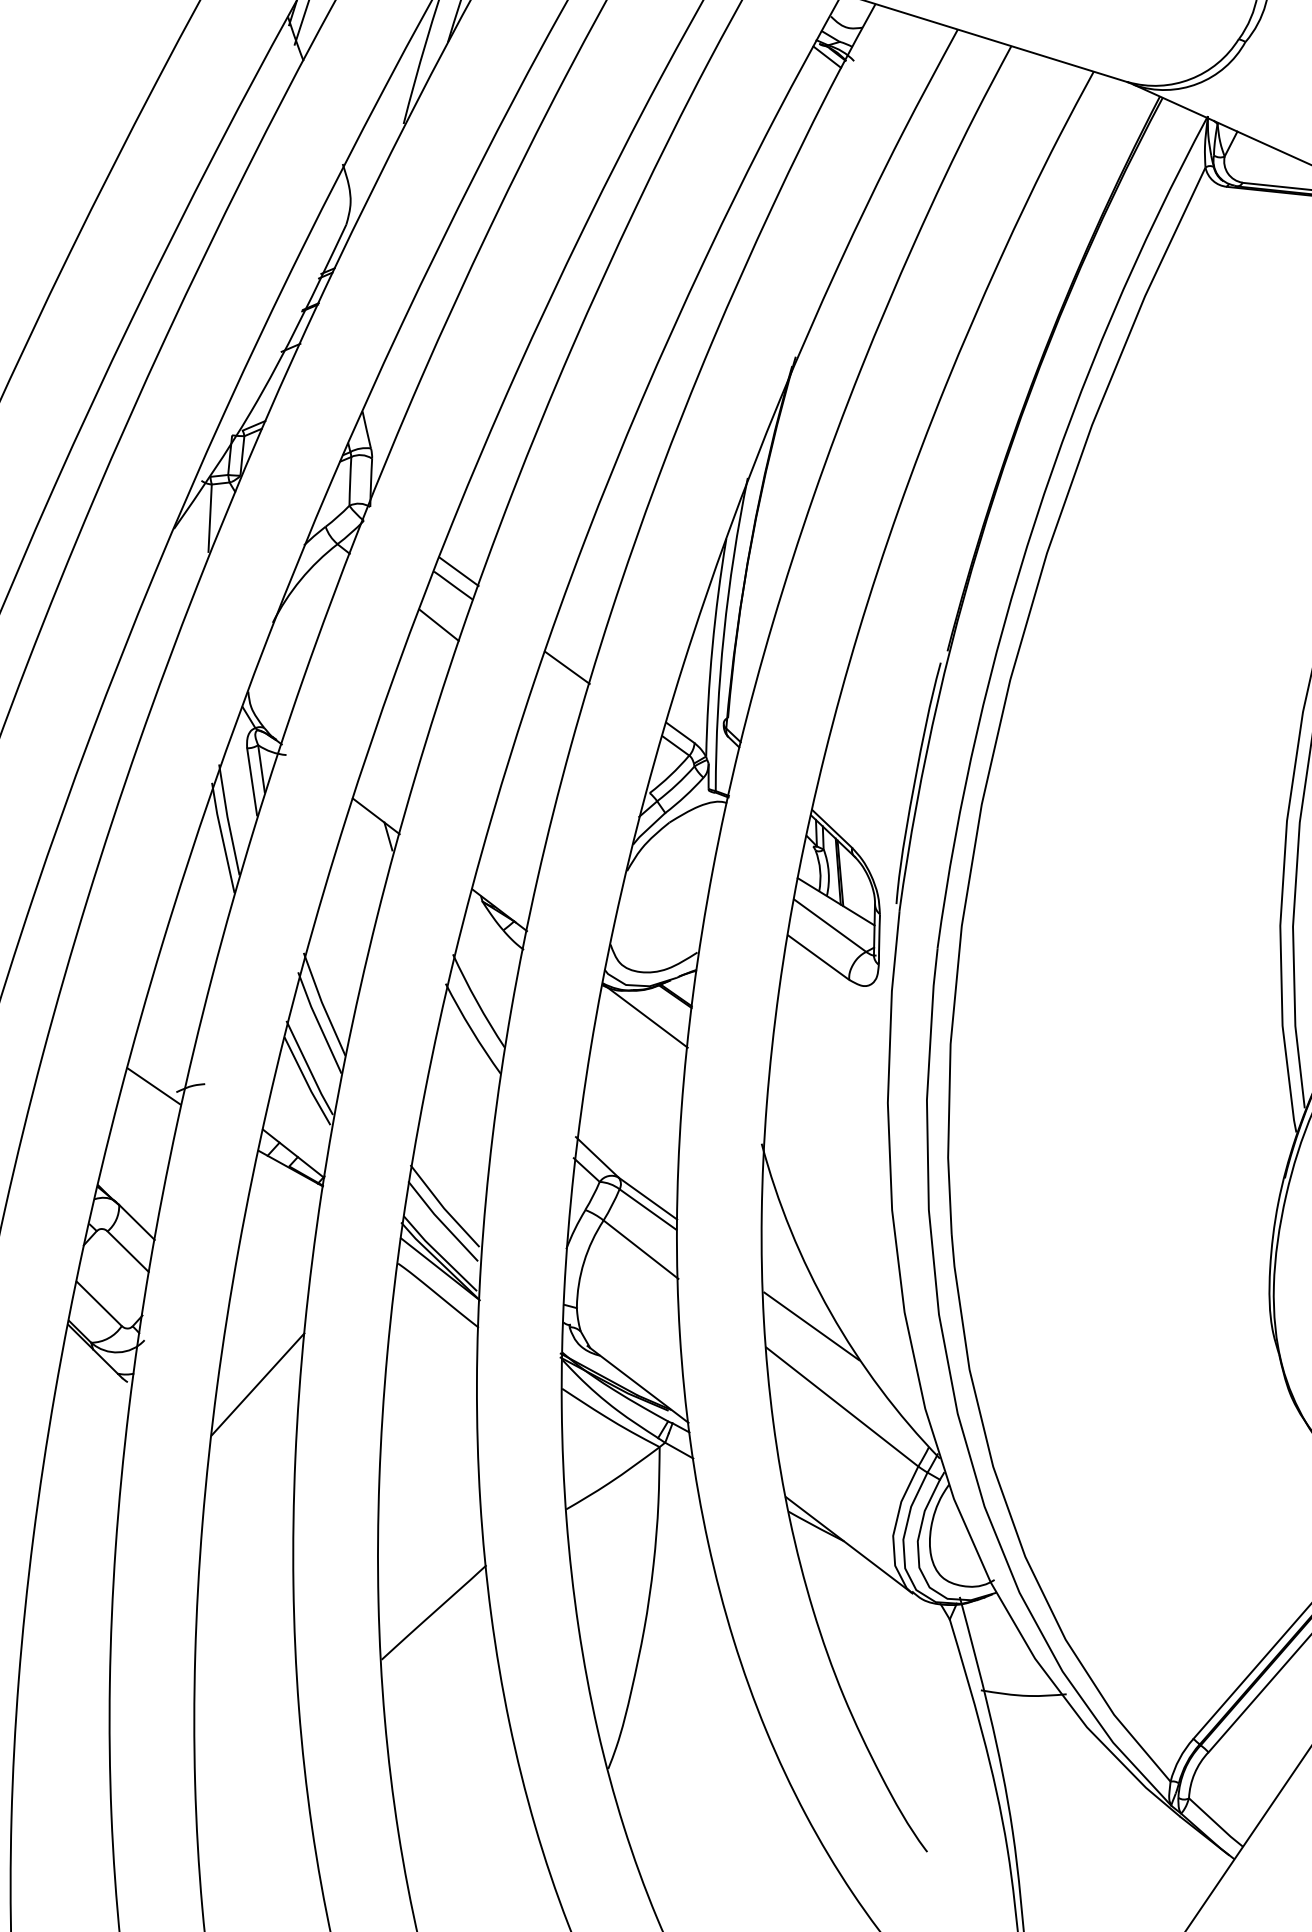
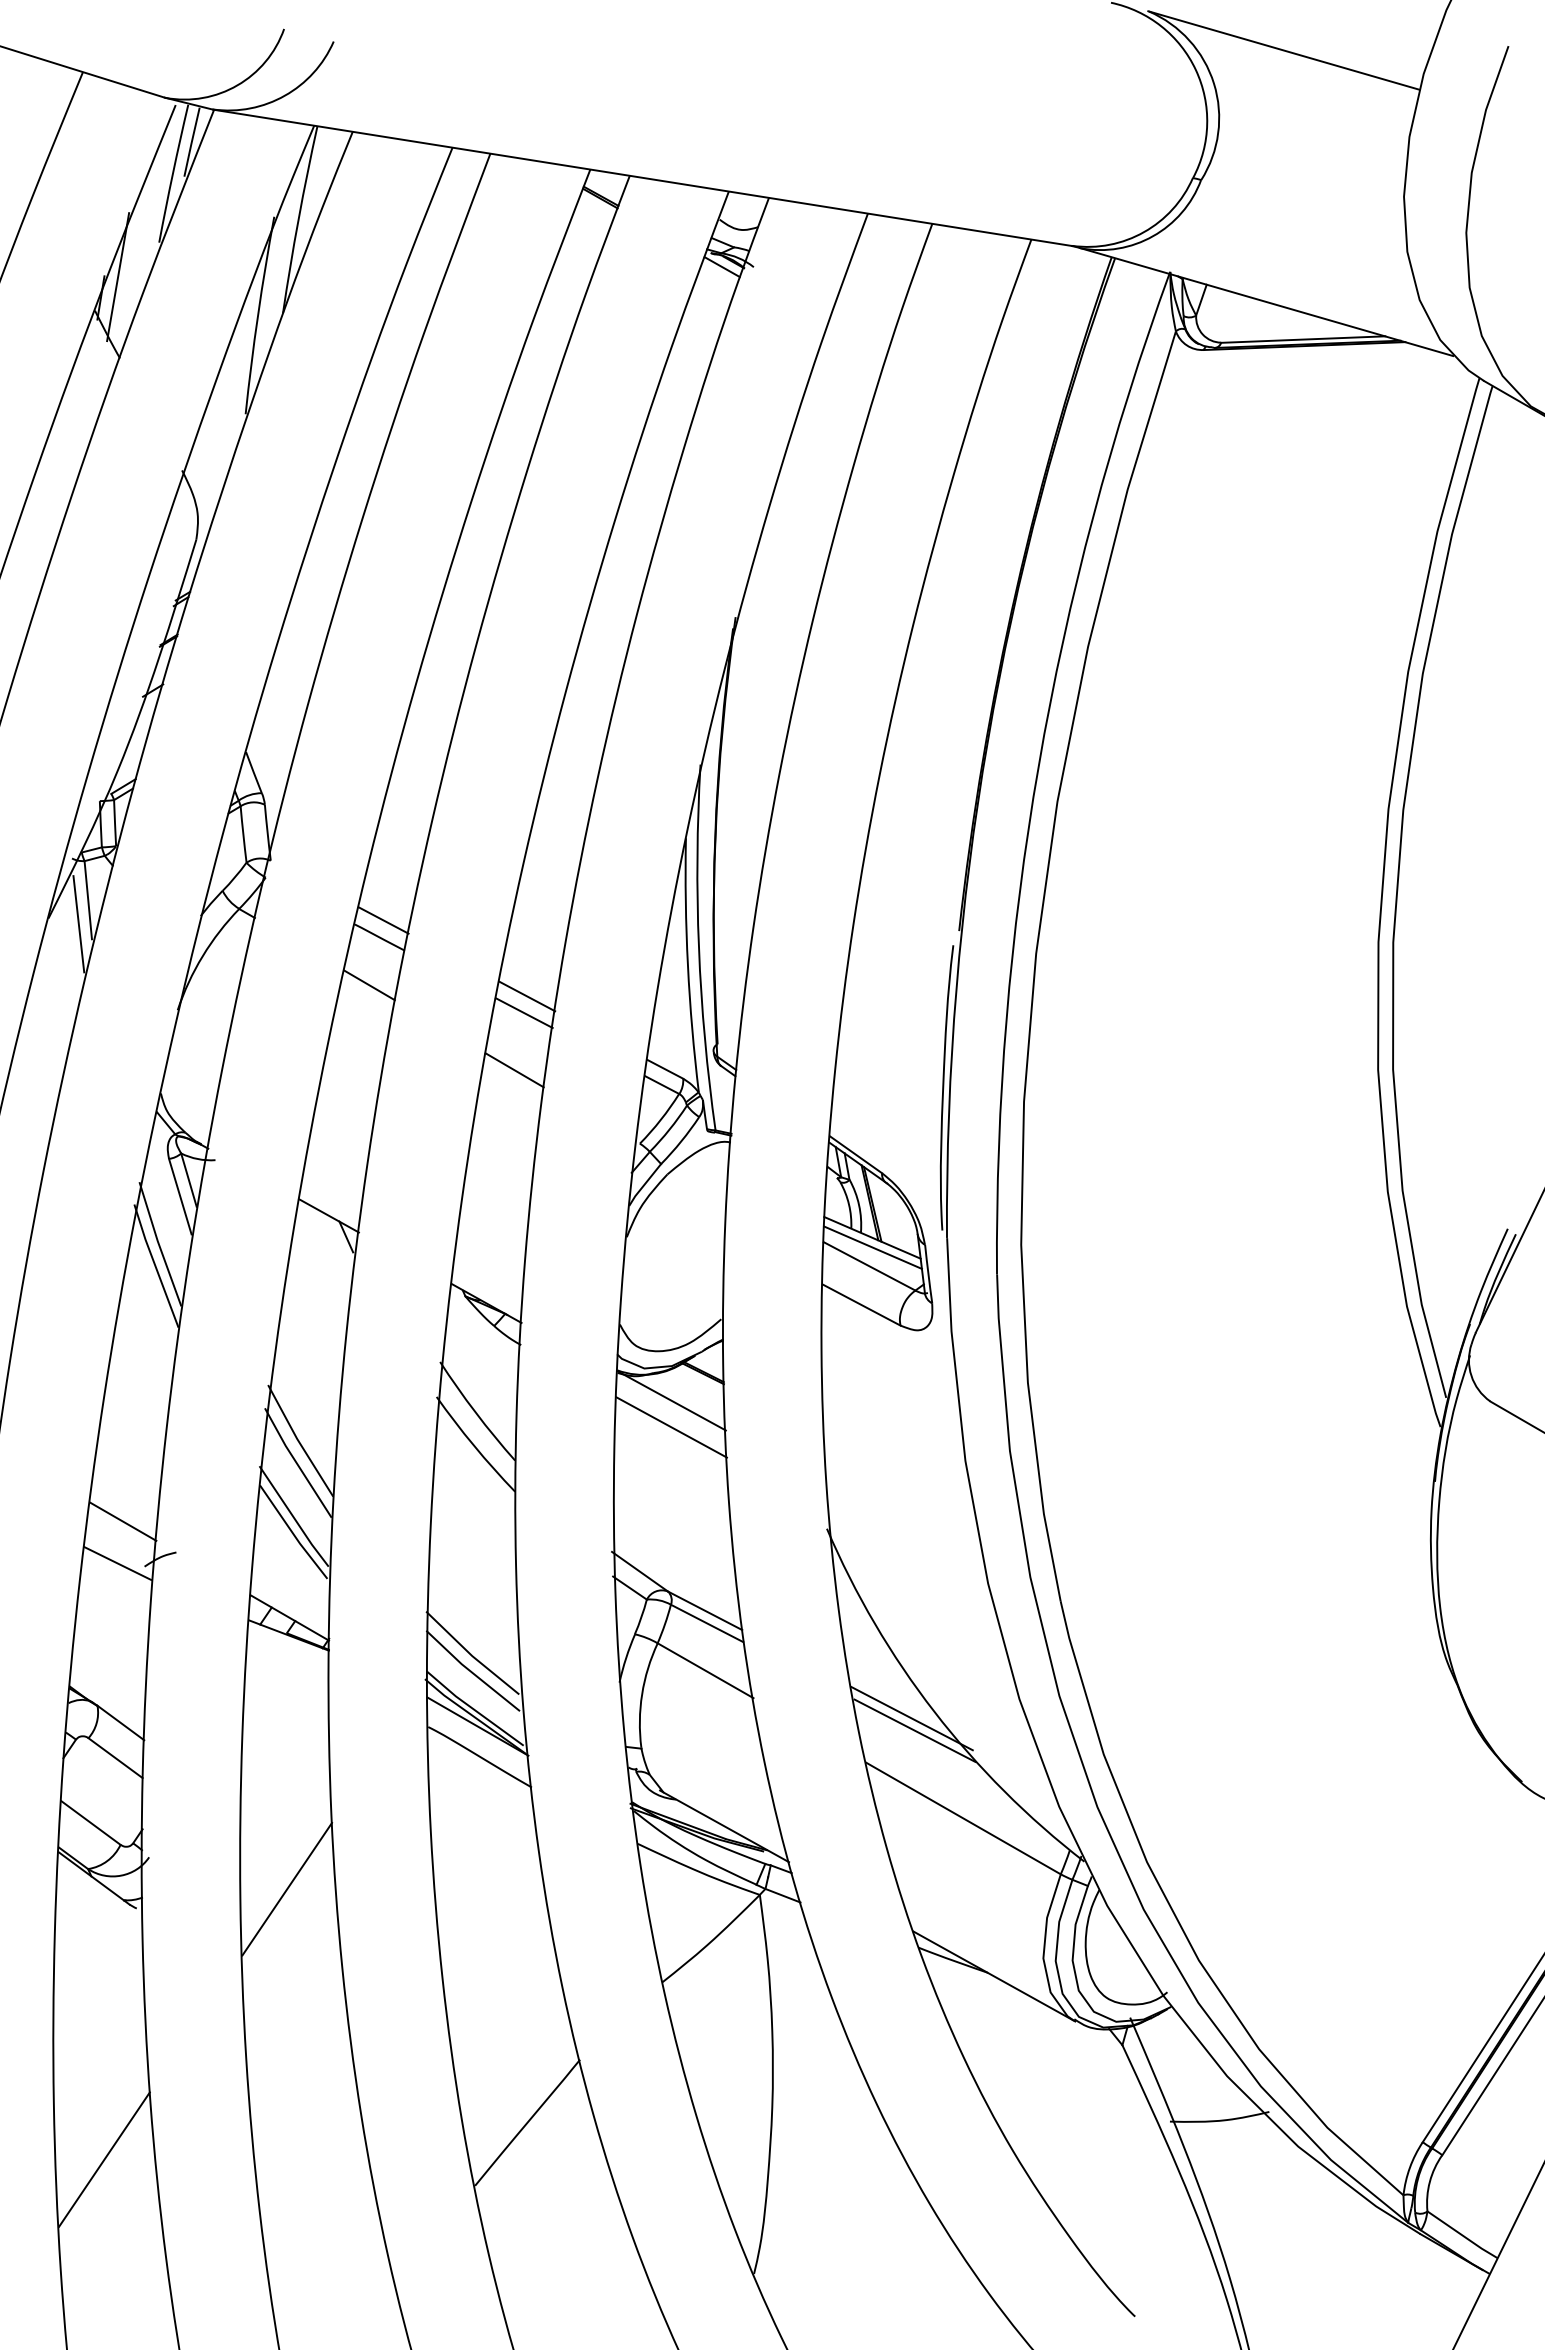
line: (198, 537) -> (78, 924), added
line: (572, 654) -> (527, 996), added
line: (551, 715) -> (514, 1070), added
line: (834, 909) -> (872, 1247), added
line: (641, 1038) -> (671, 1427), added
line: (163, 1051) -> (123, 1521), added
line: (810, 1315) -> (911, 1718), added
line: (69, 1591) -> (104, 2159), added

